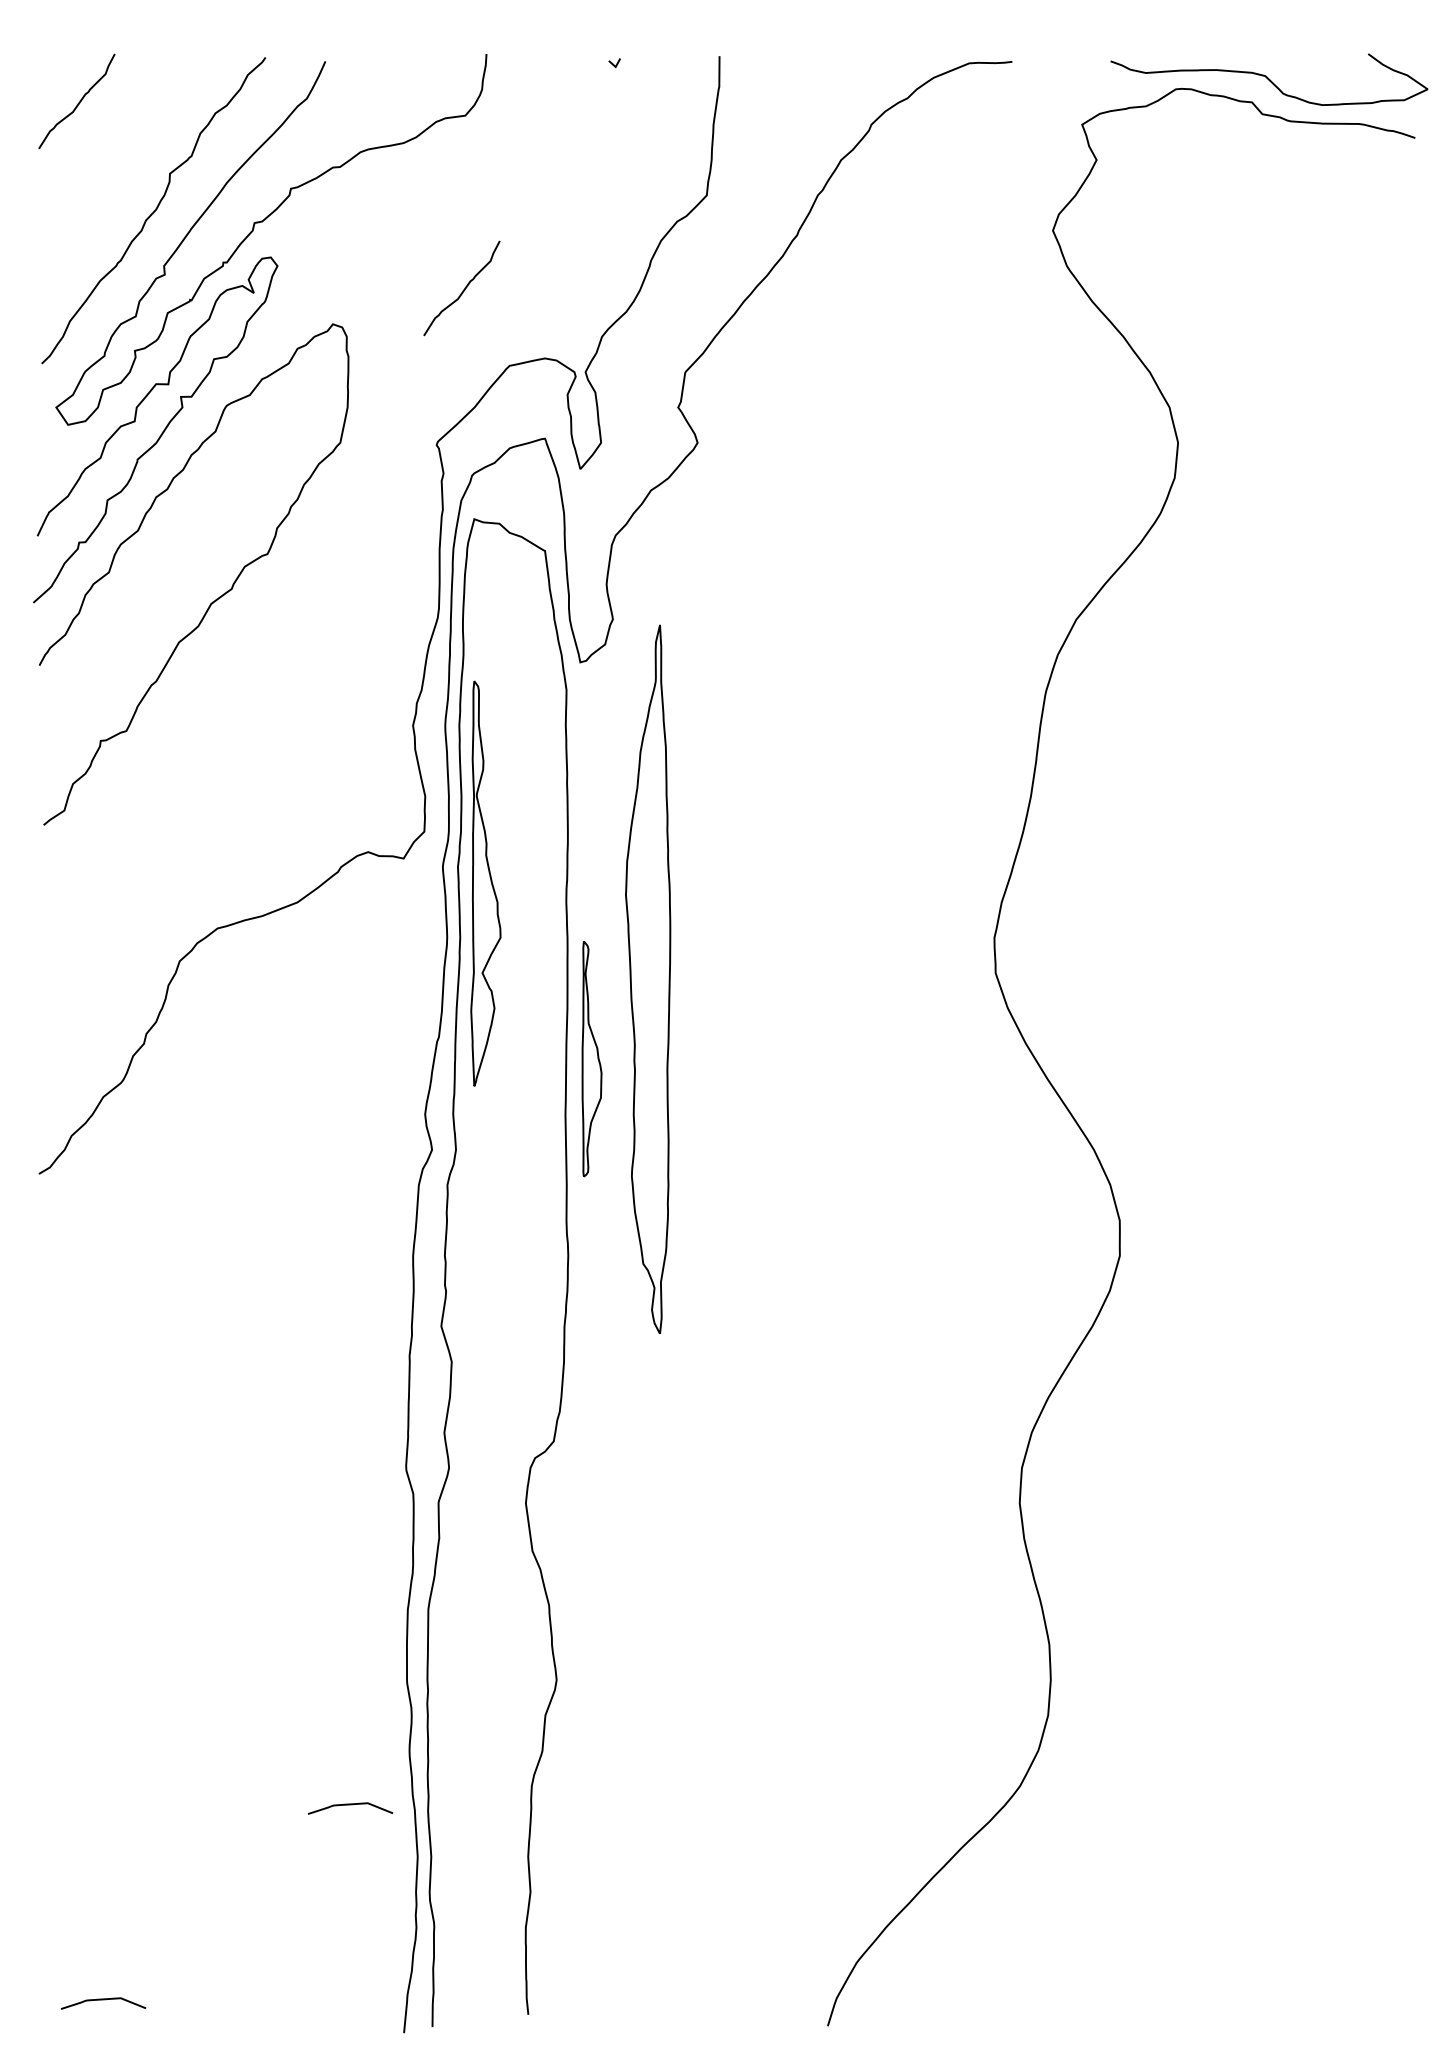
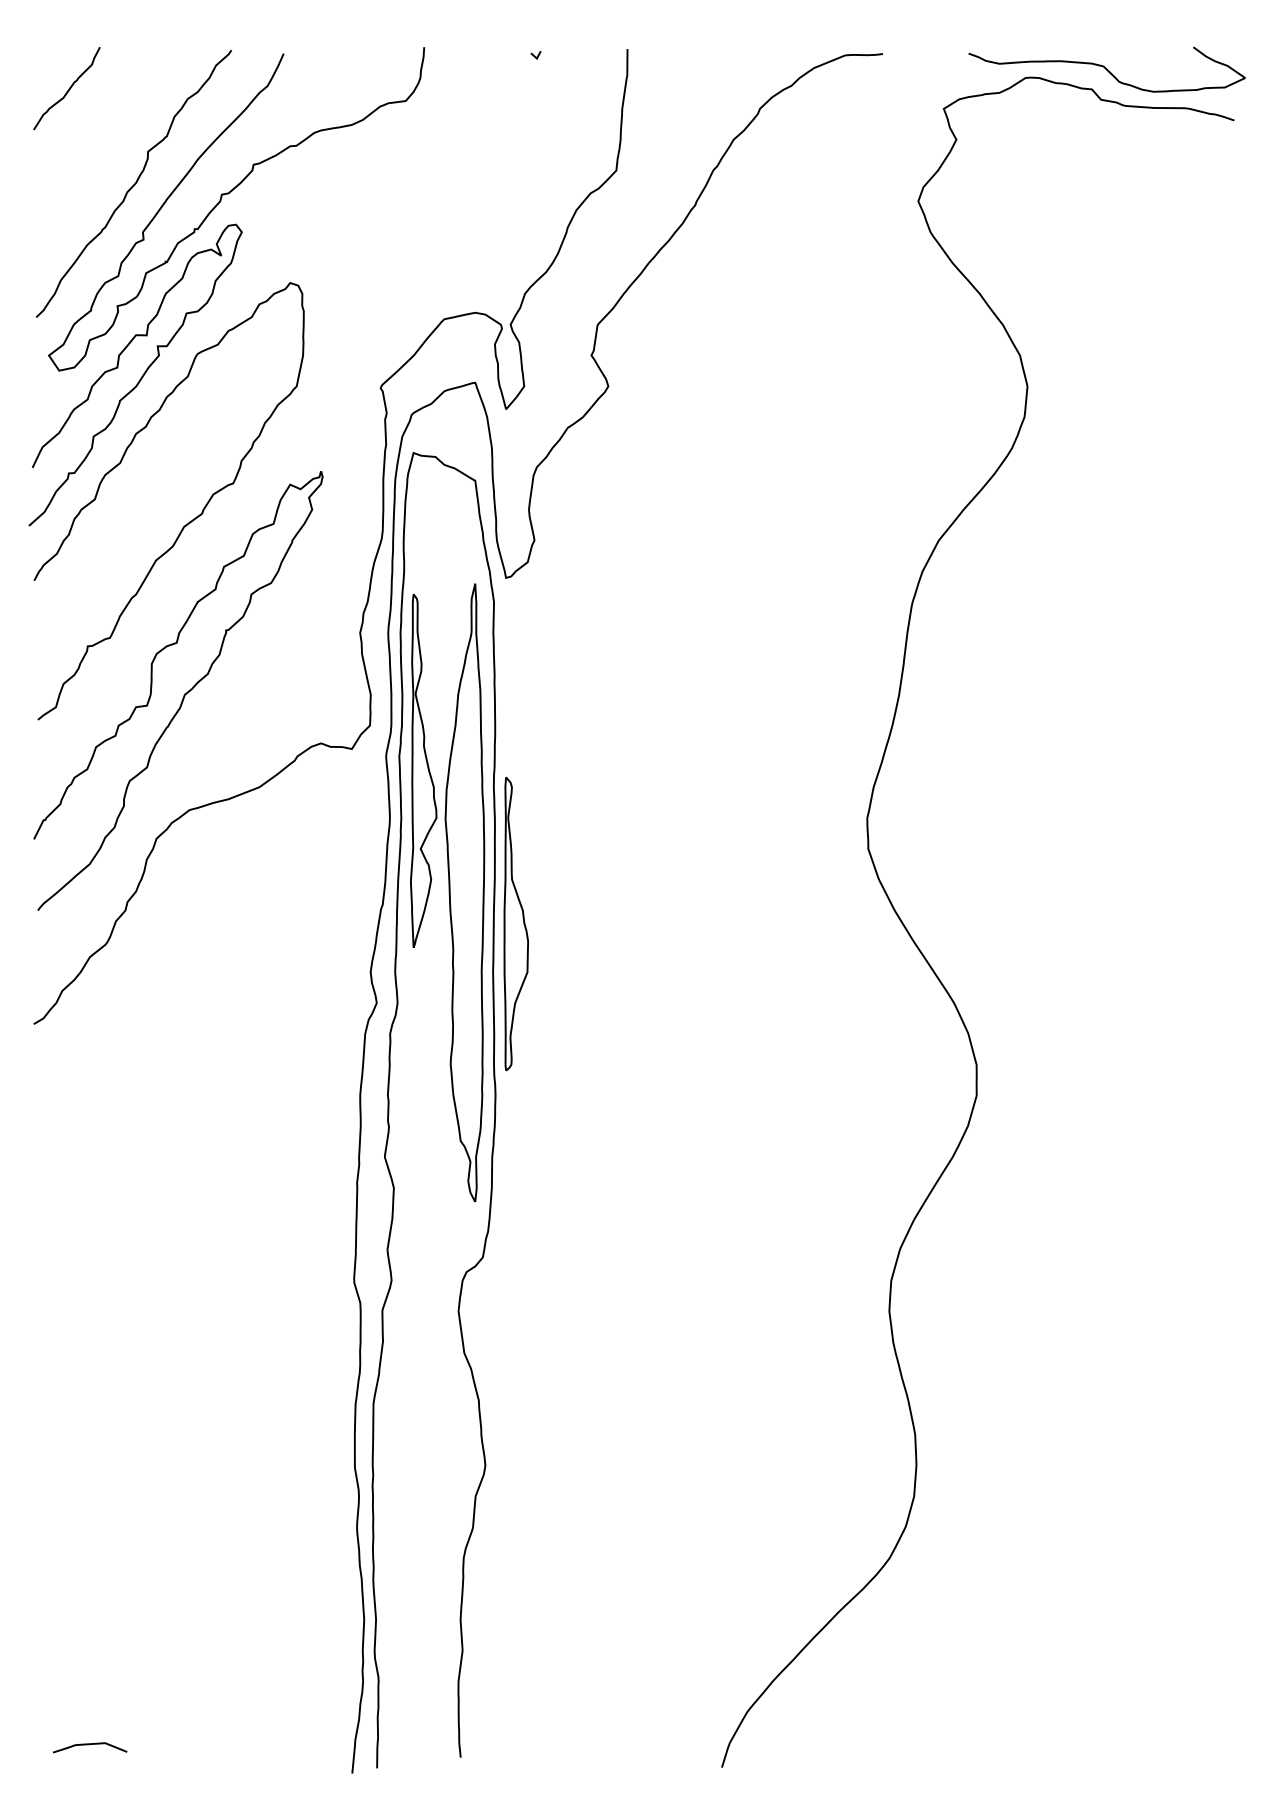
curve: (463, 289) -> (404, 252), removed
curve: (211, 795) -> (184, 694), added
part: (648, 979) -> (465, 892), moved
part: (591, 1058) -> (515, 923), size x1.43
curve: (350, 1805) -> (305, 1575), removed

